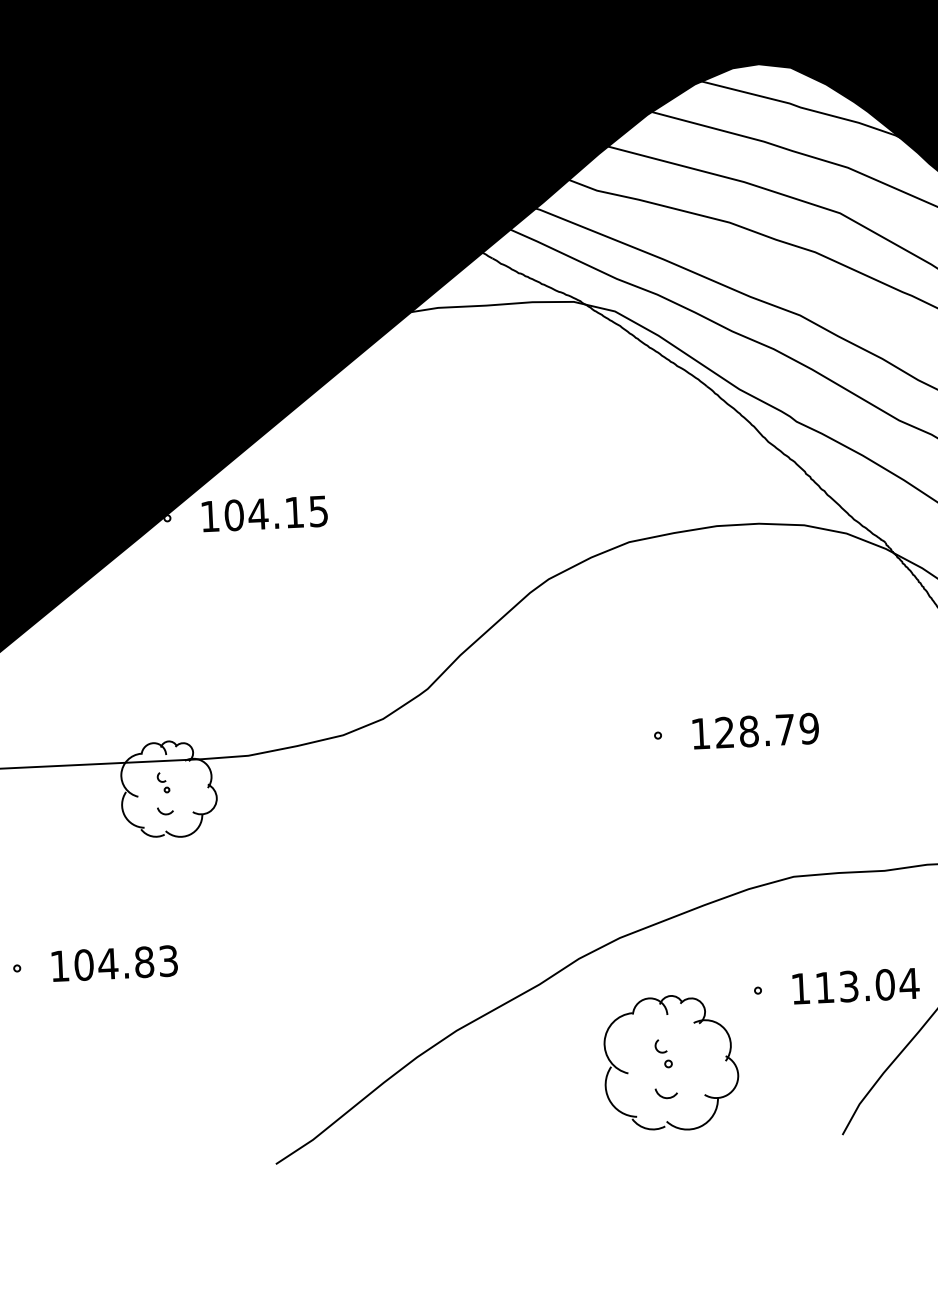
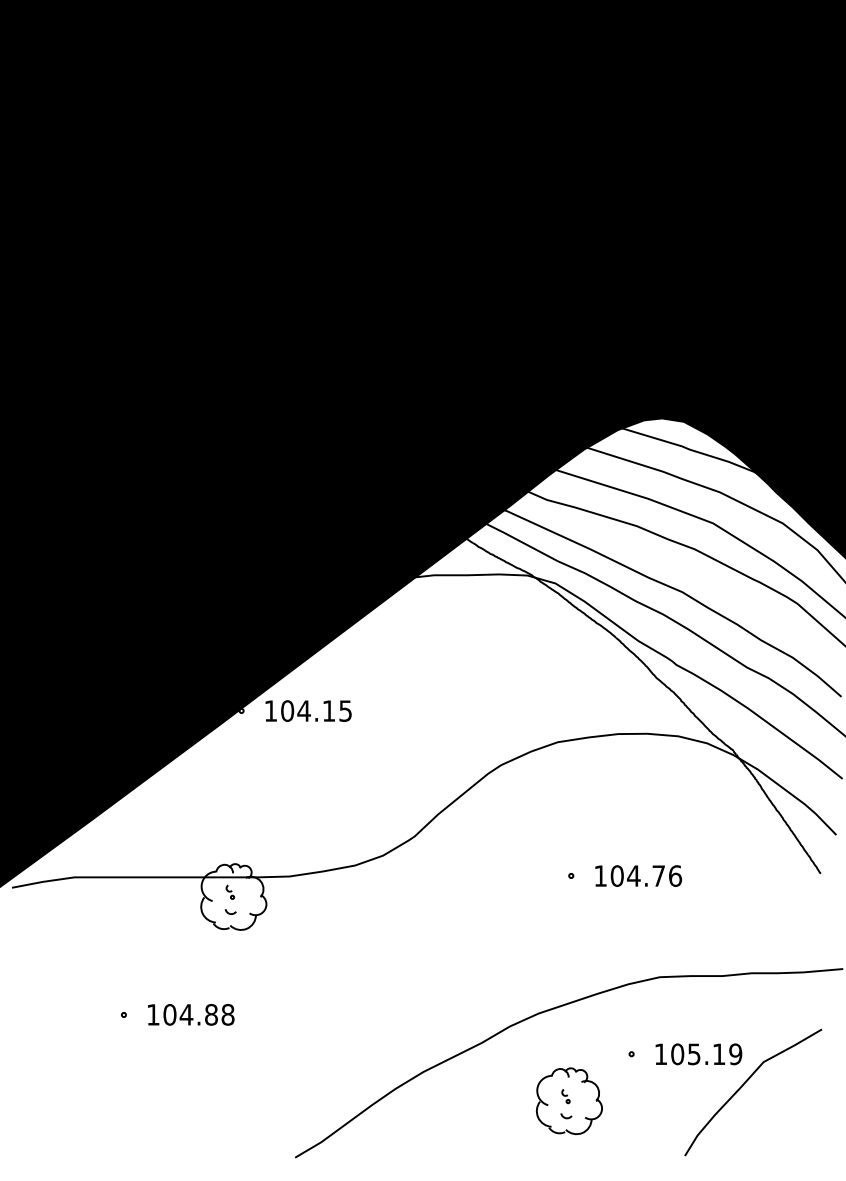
text: (767, 729) -> (646, 875), 128.79 -> 104.76
text: (167, 960) -> (227, 1014), 104.83 -> 104.88
text: (866, 985) -> (706, 1054), 113.04 -> 105.19
part: (669, 1063) -> (568, 1101), size x0.71

